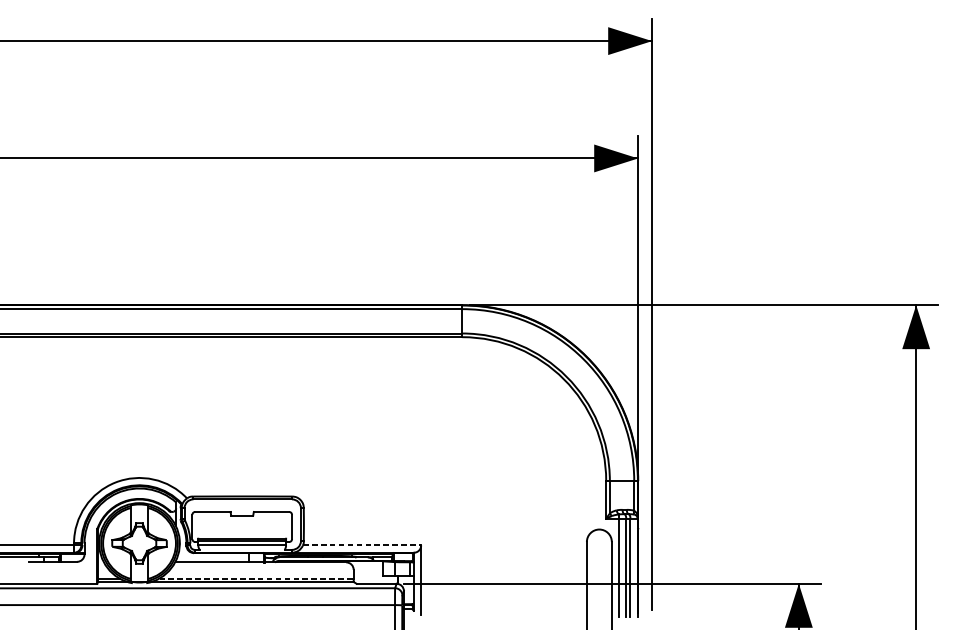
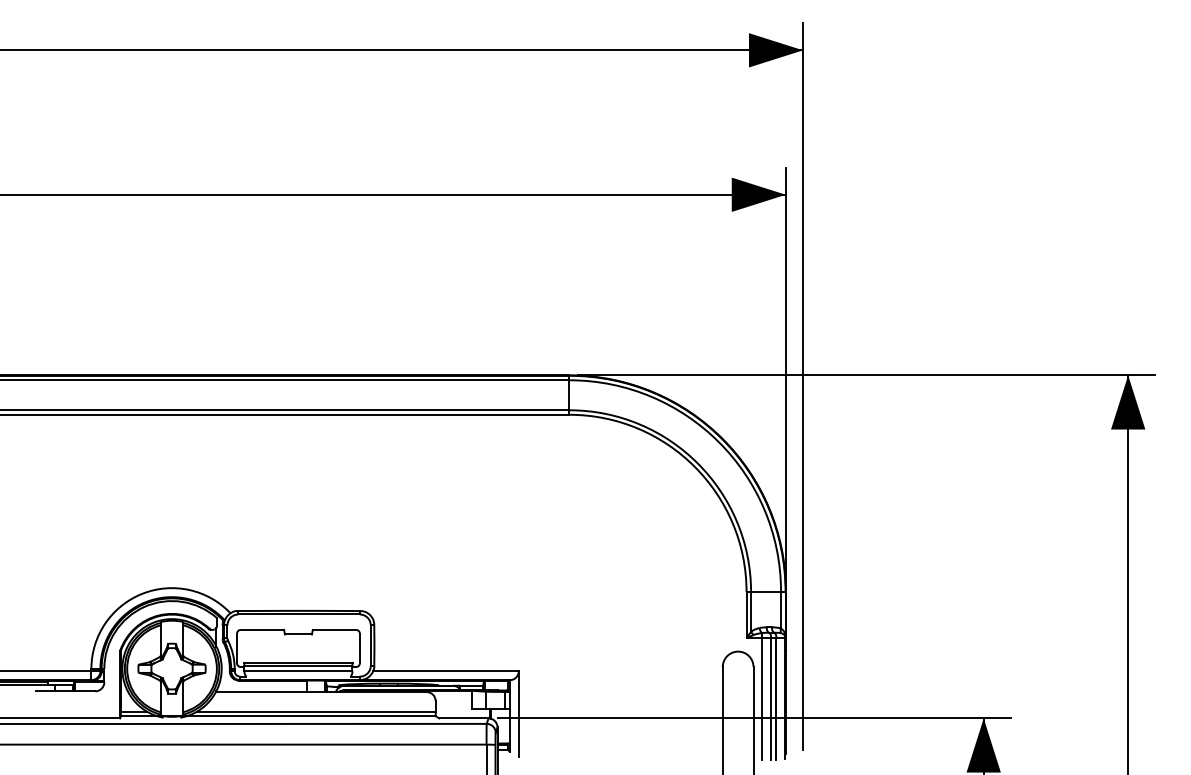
line: (361, 545) -> (445, 671), dashed -> solid
line: (256, 578) -> (316, 711), dashed -> solid

